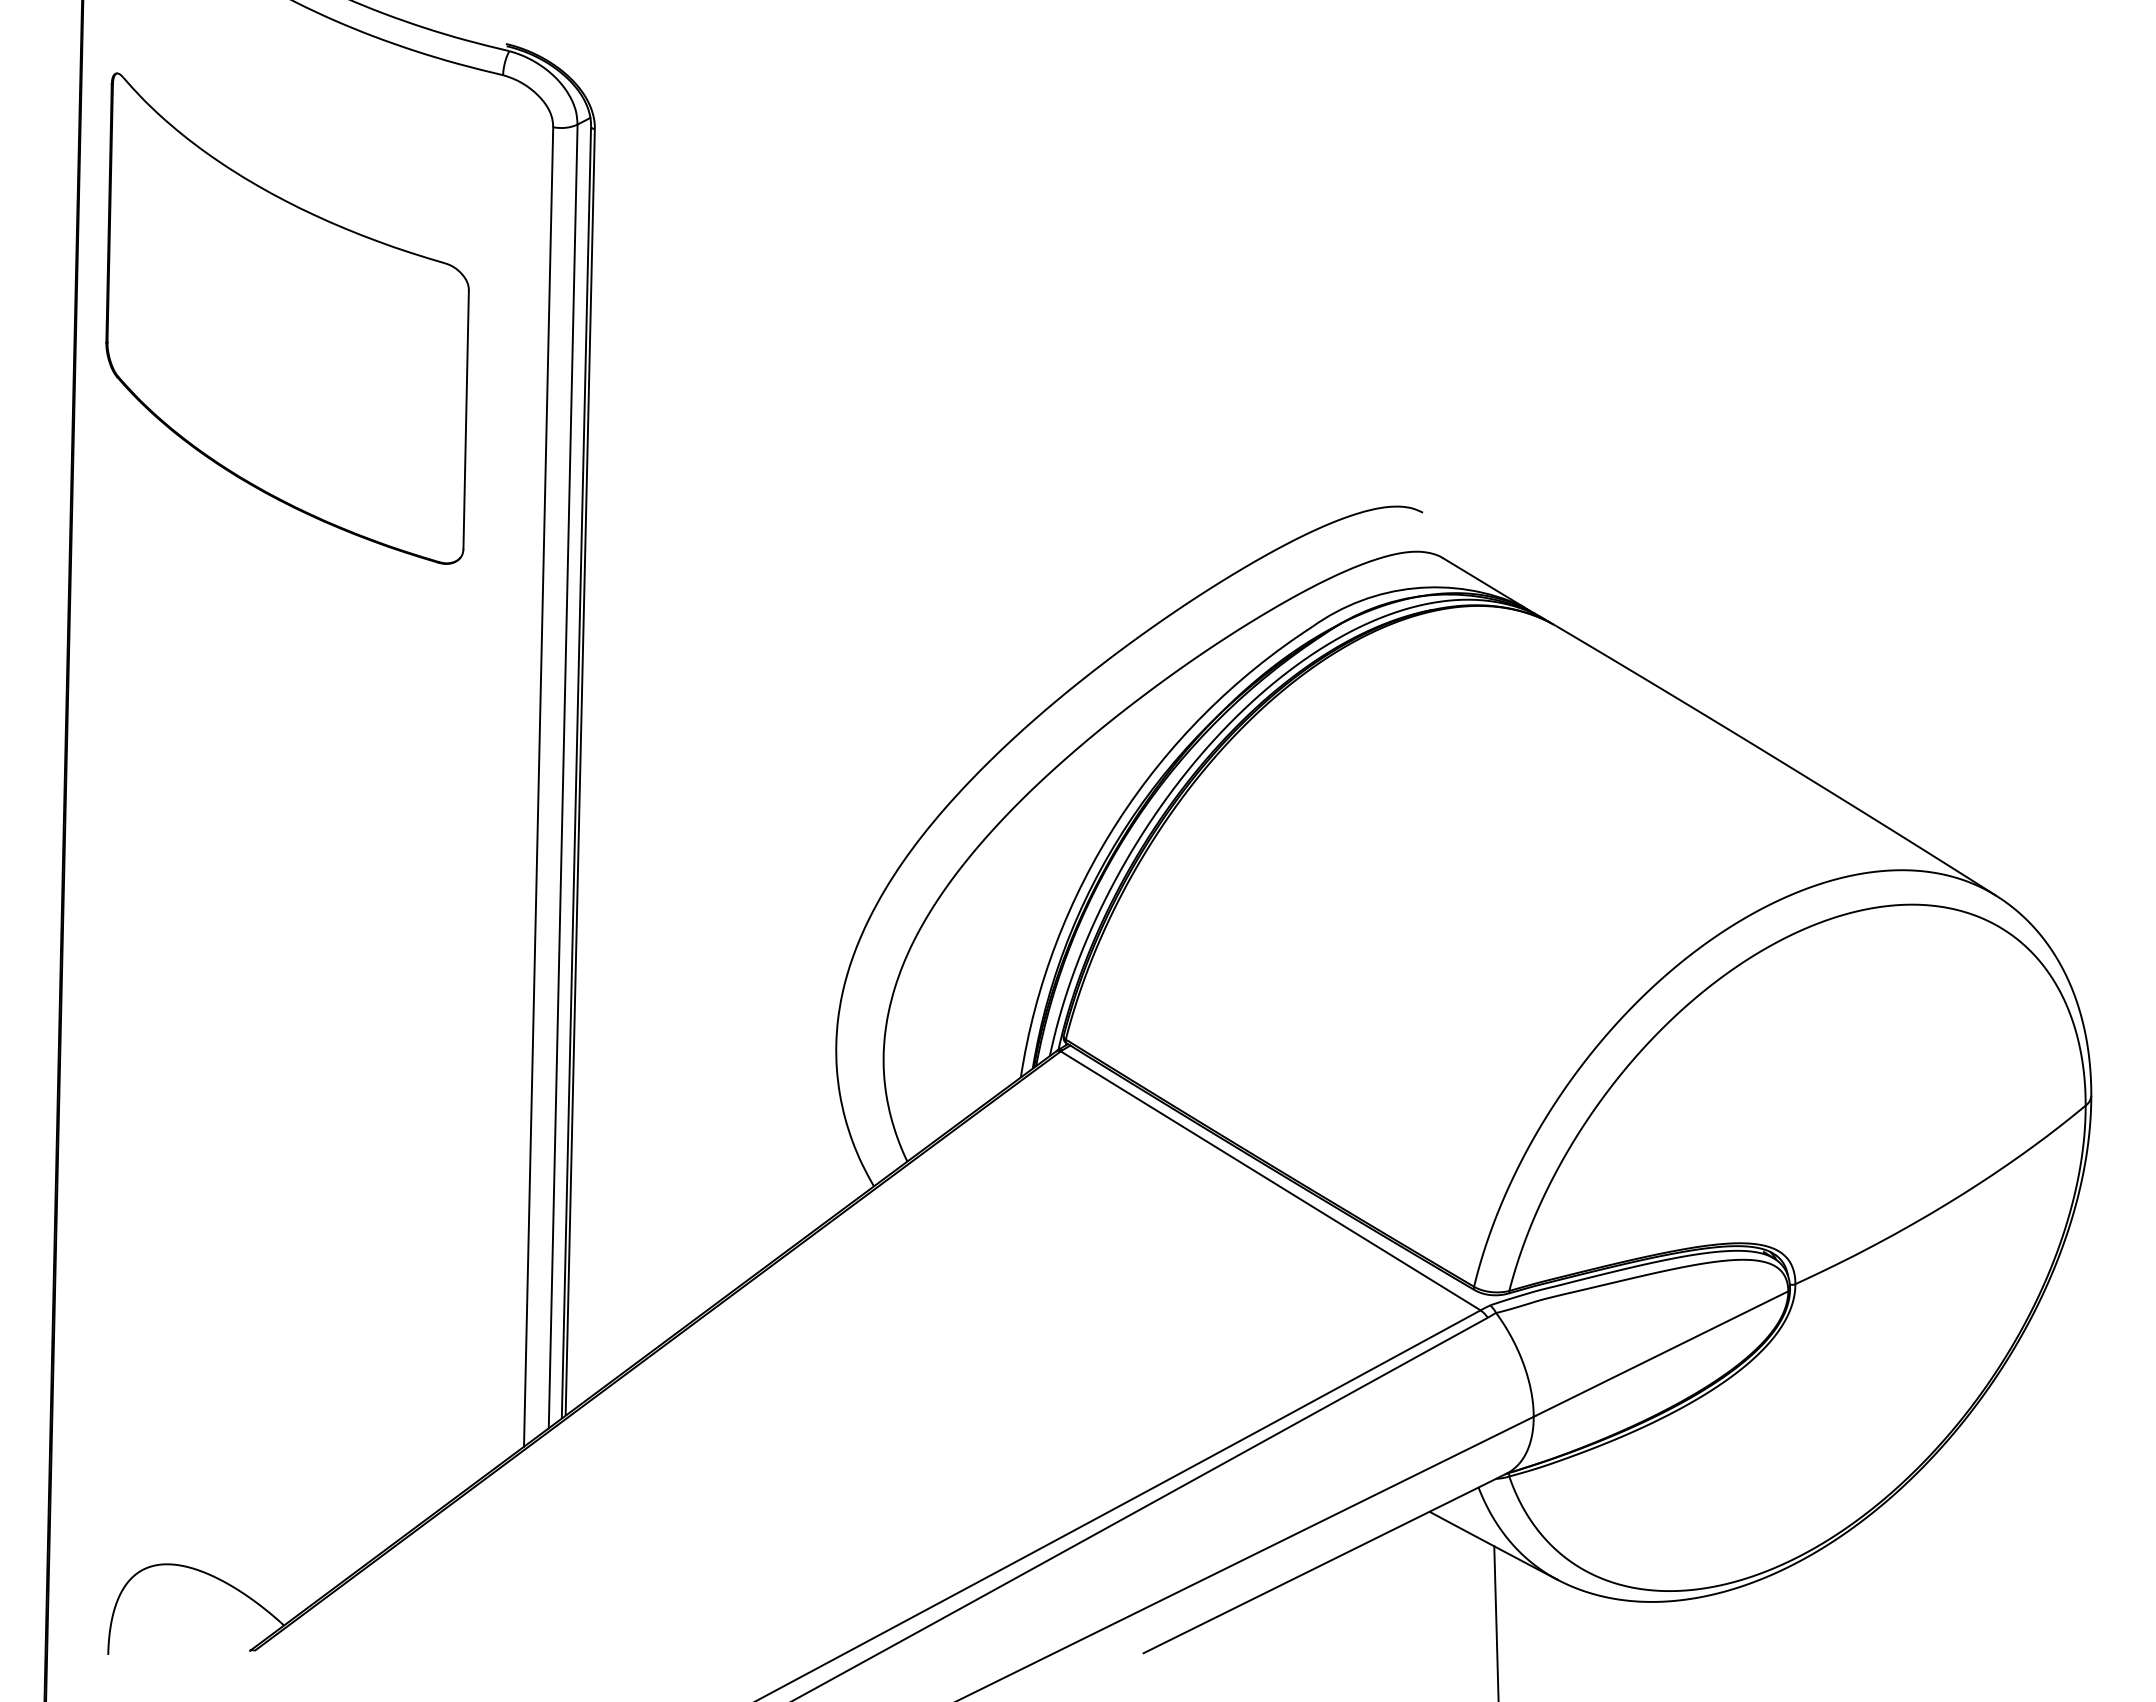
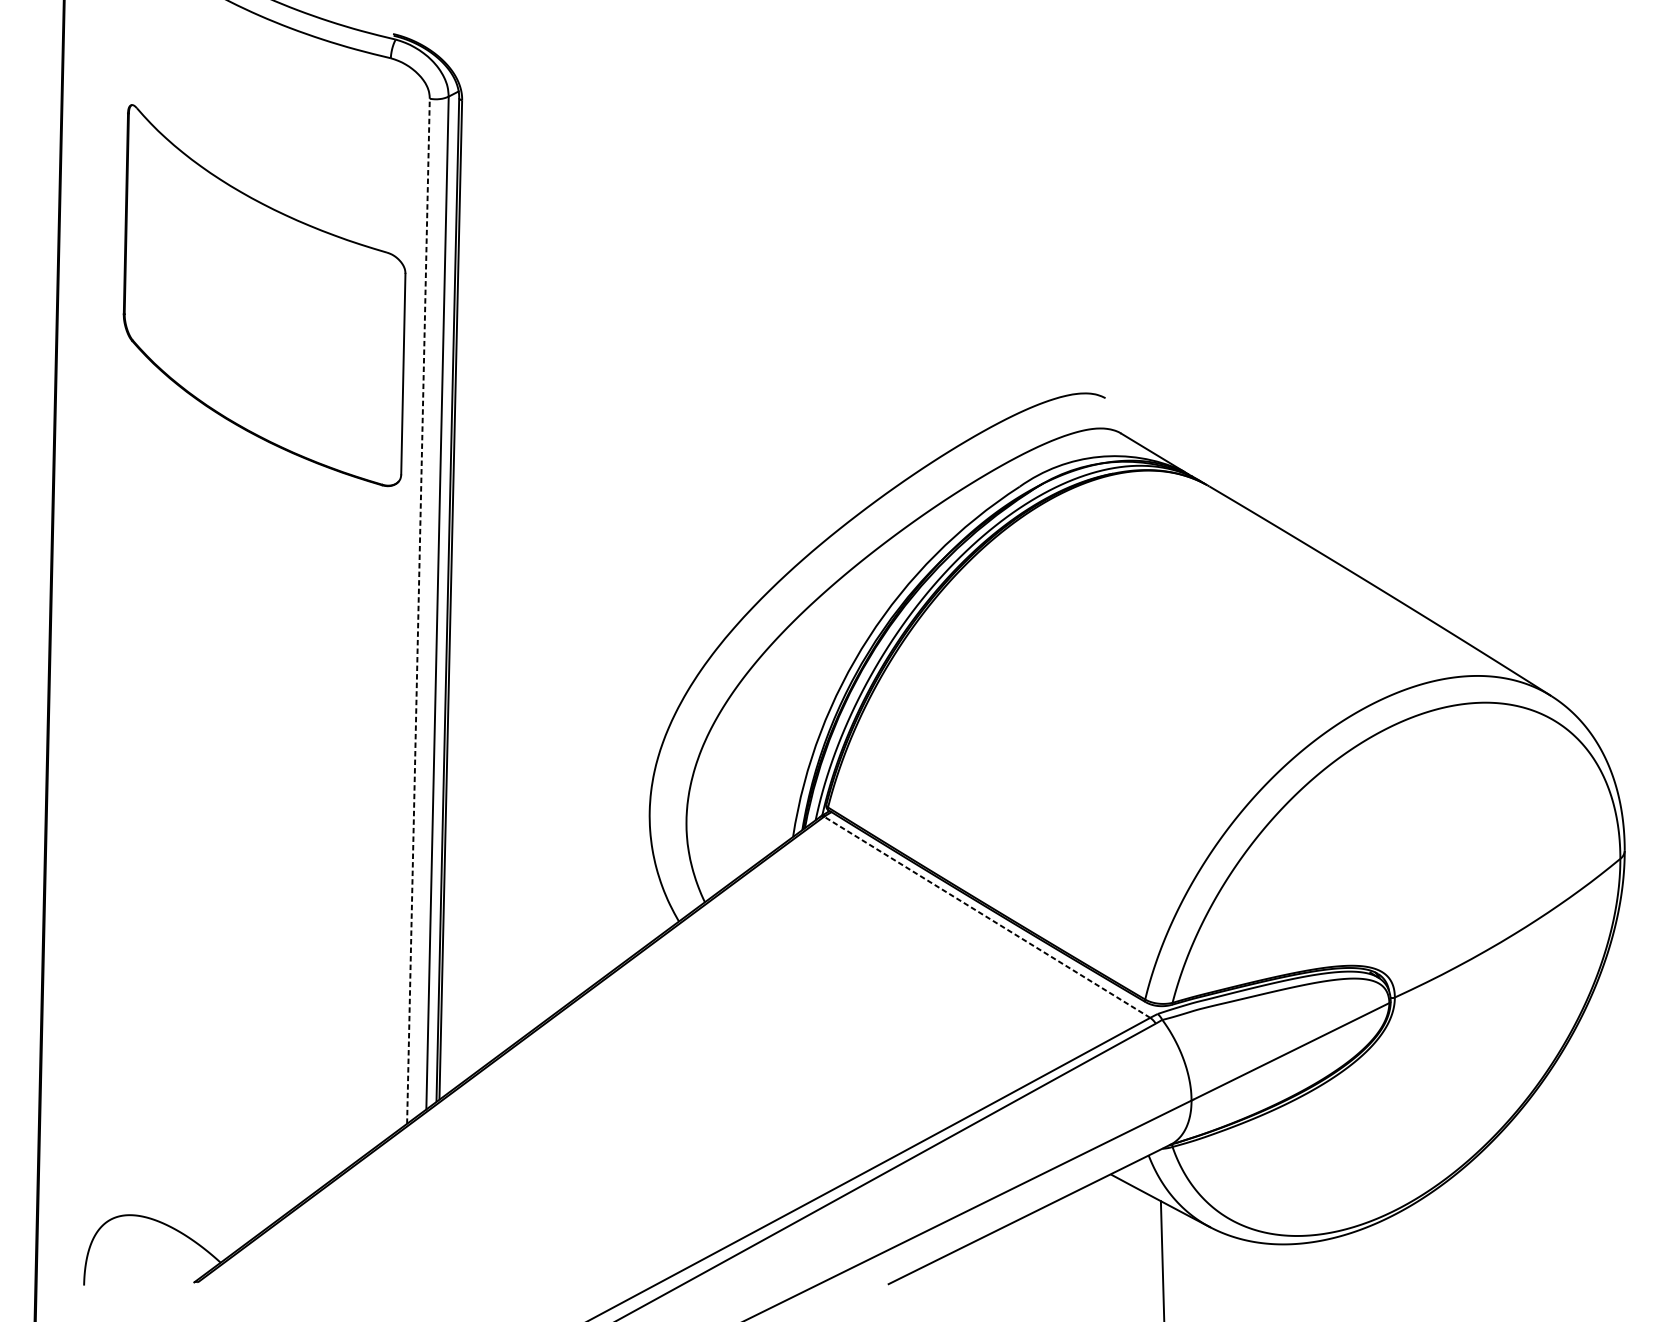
part: (287, 318) -> (264, 295), moved
line: (538, 787) -> (418, 611), solid -> dashed
line: (1270, 1180) -> (987, 916), solid -> dashed

